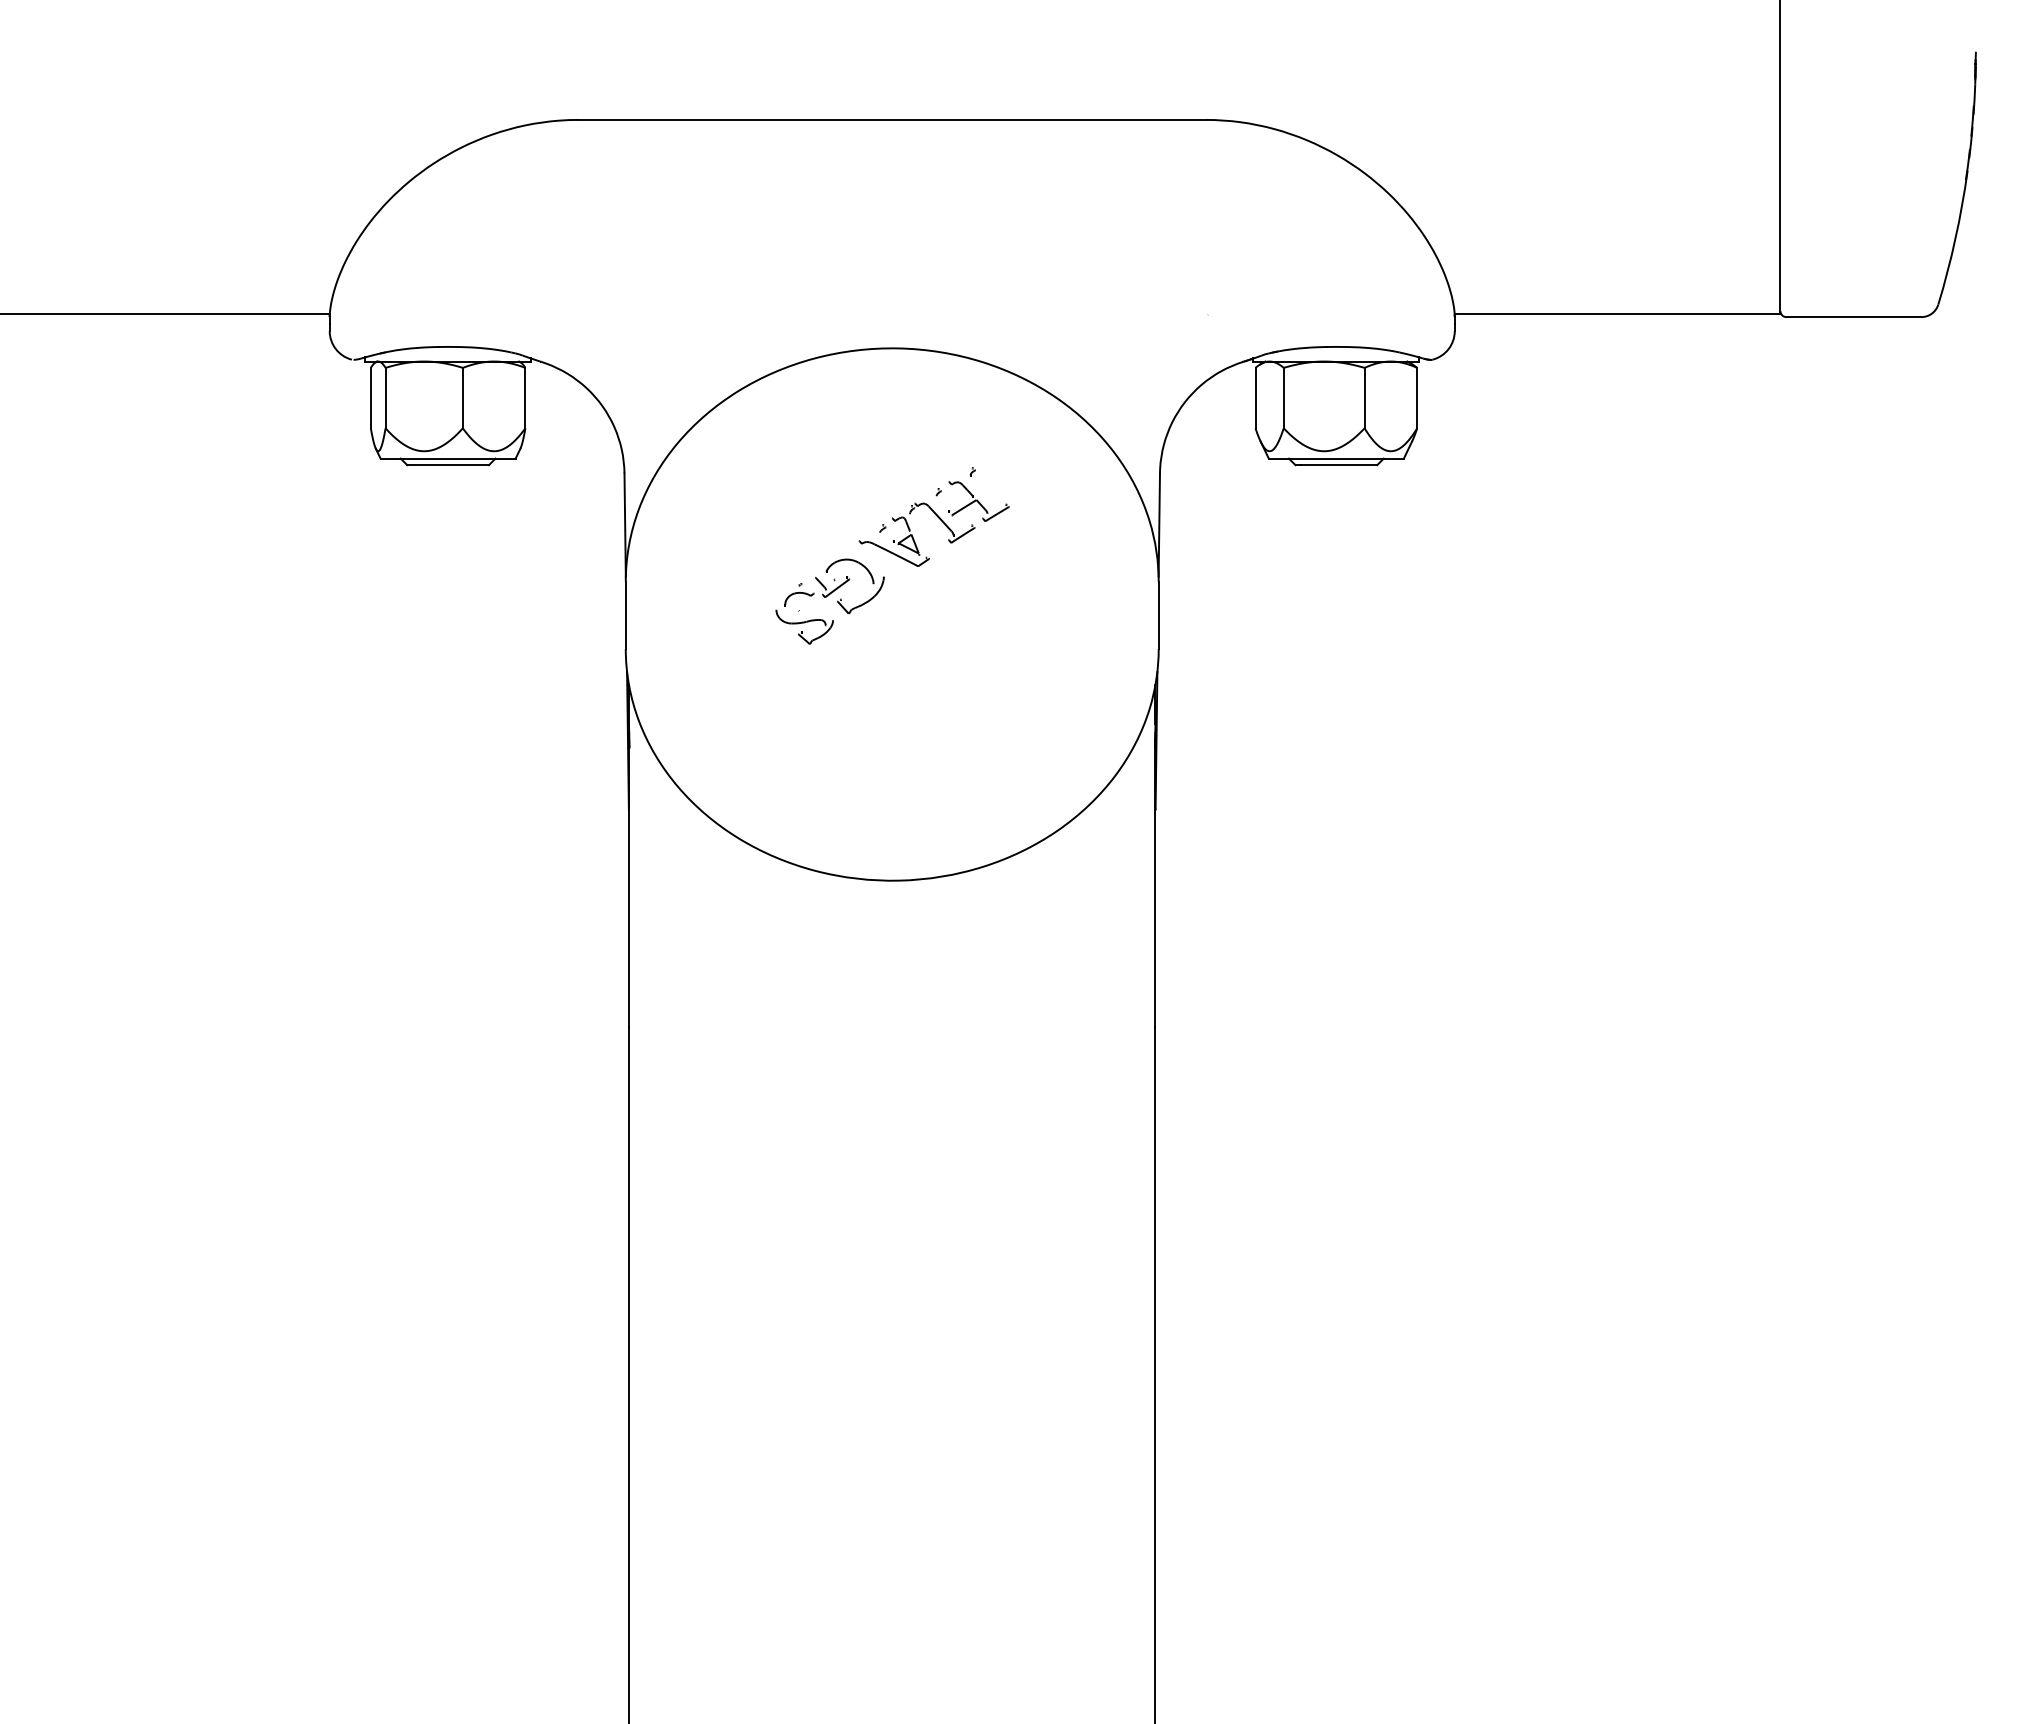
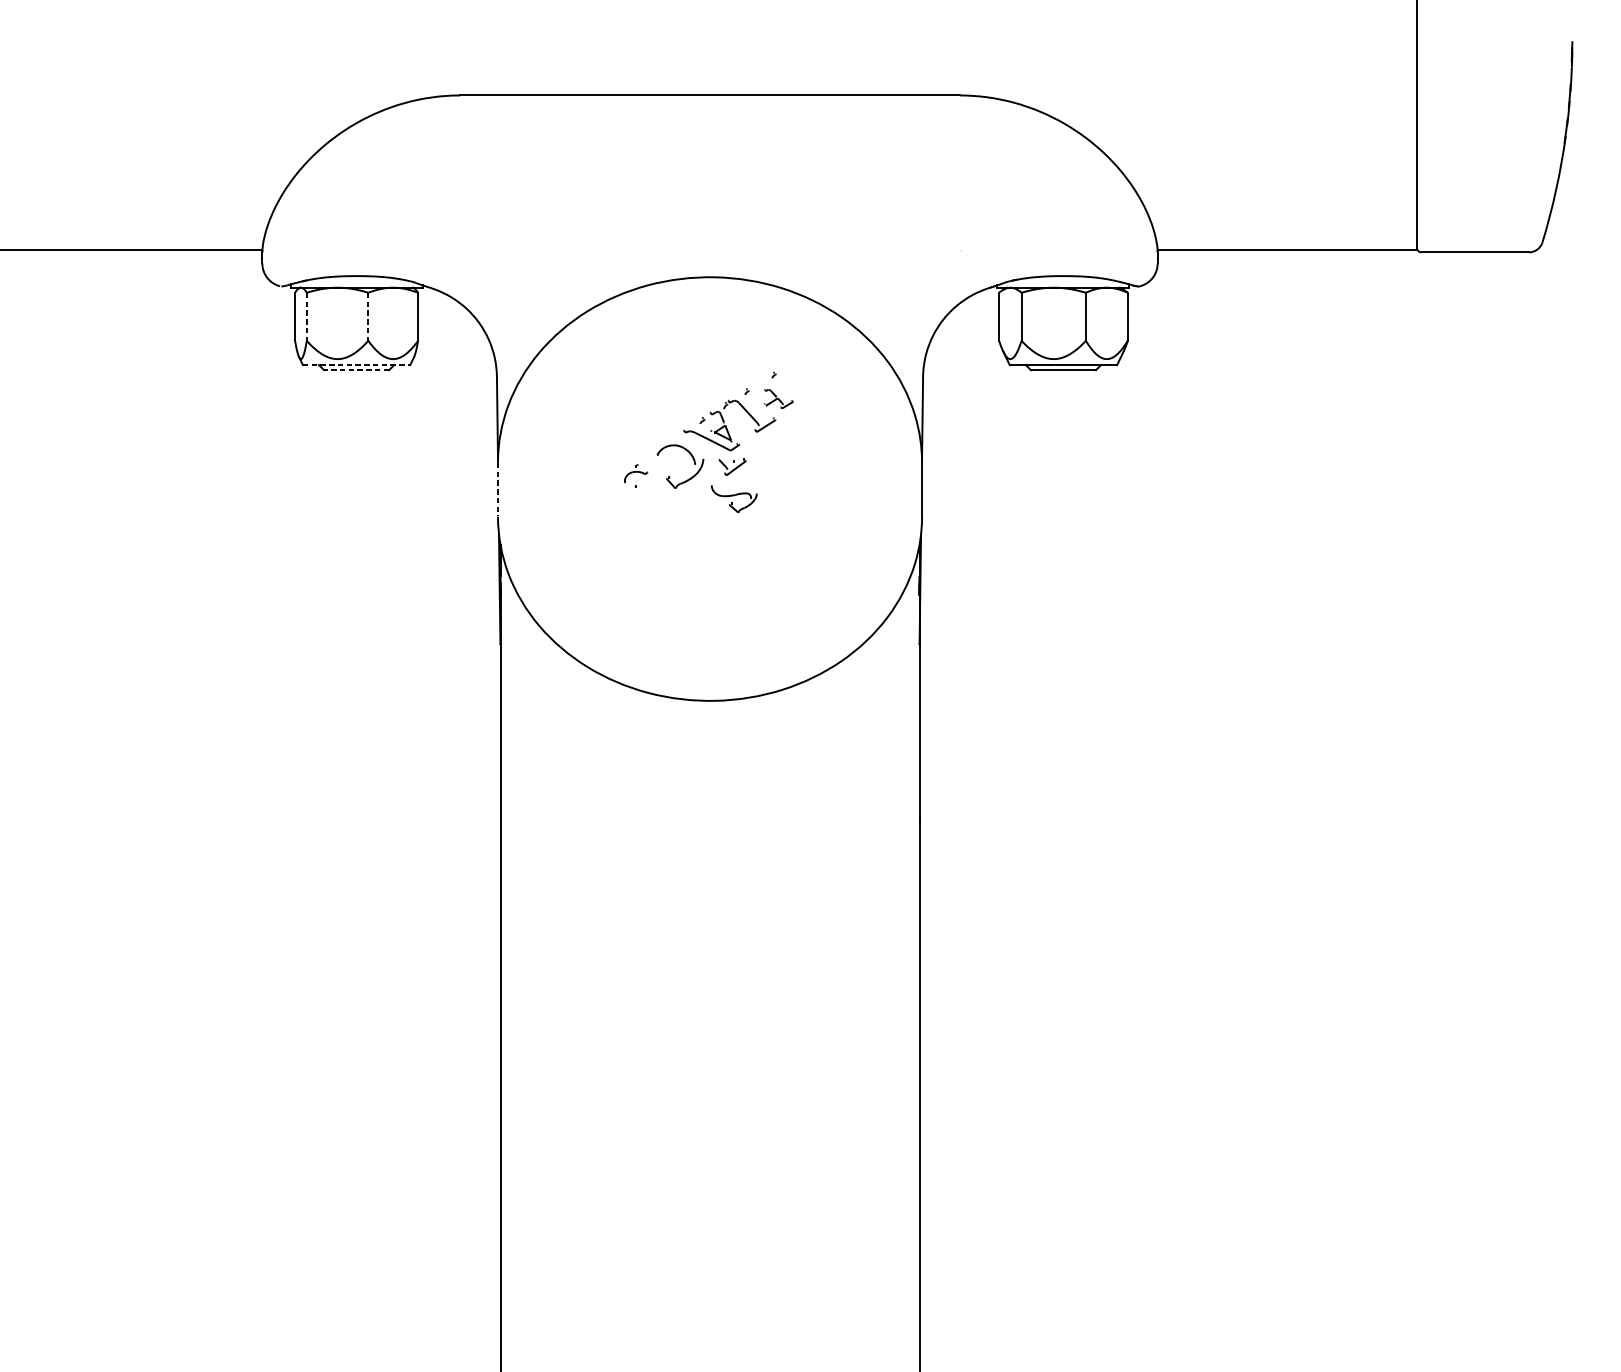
line: (385, 398) -> (306, 317), solid -> dashed
line: (462, 398) -> (368, 317), solid -> dashed
line: (448, 458) -> (356, 364), solid -> dashed
line: (448, 465) -> (356, 370), solid -> dashed
part: (978, 501) -> (778, 399), size x0.6
part: (832, 586) -> (732, 466), moved
line: (625, 615) -> (497, 489), solid -> dashed
part: (804, 626) -> (734, 498), moved

